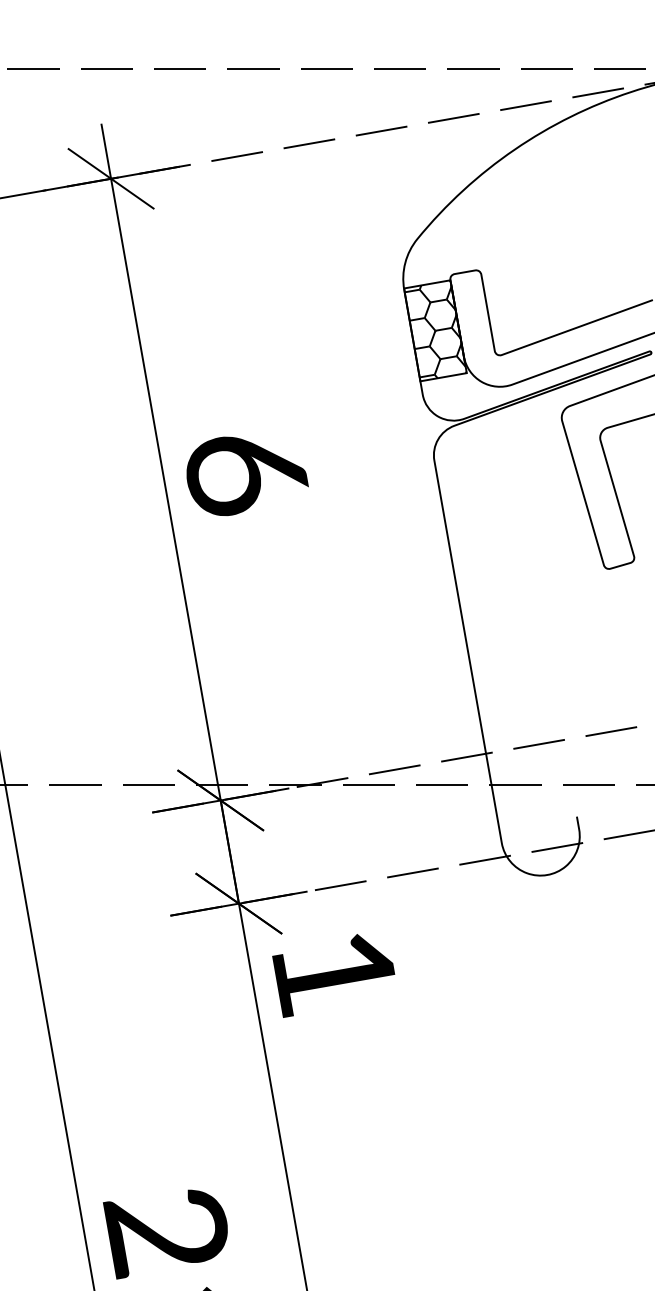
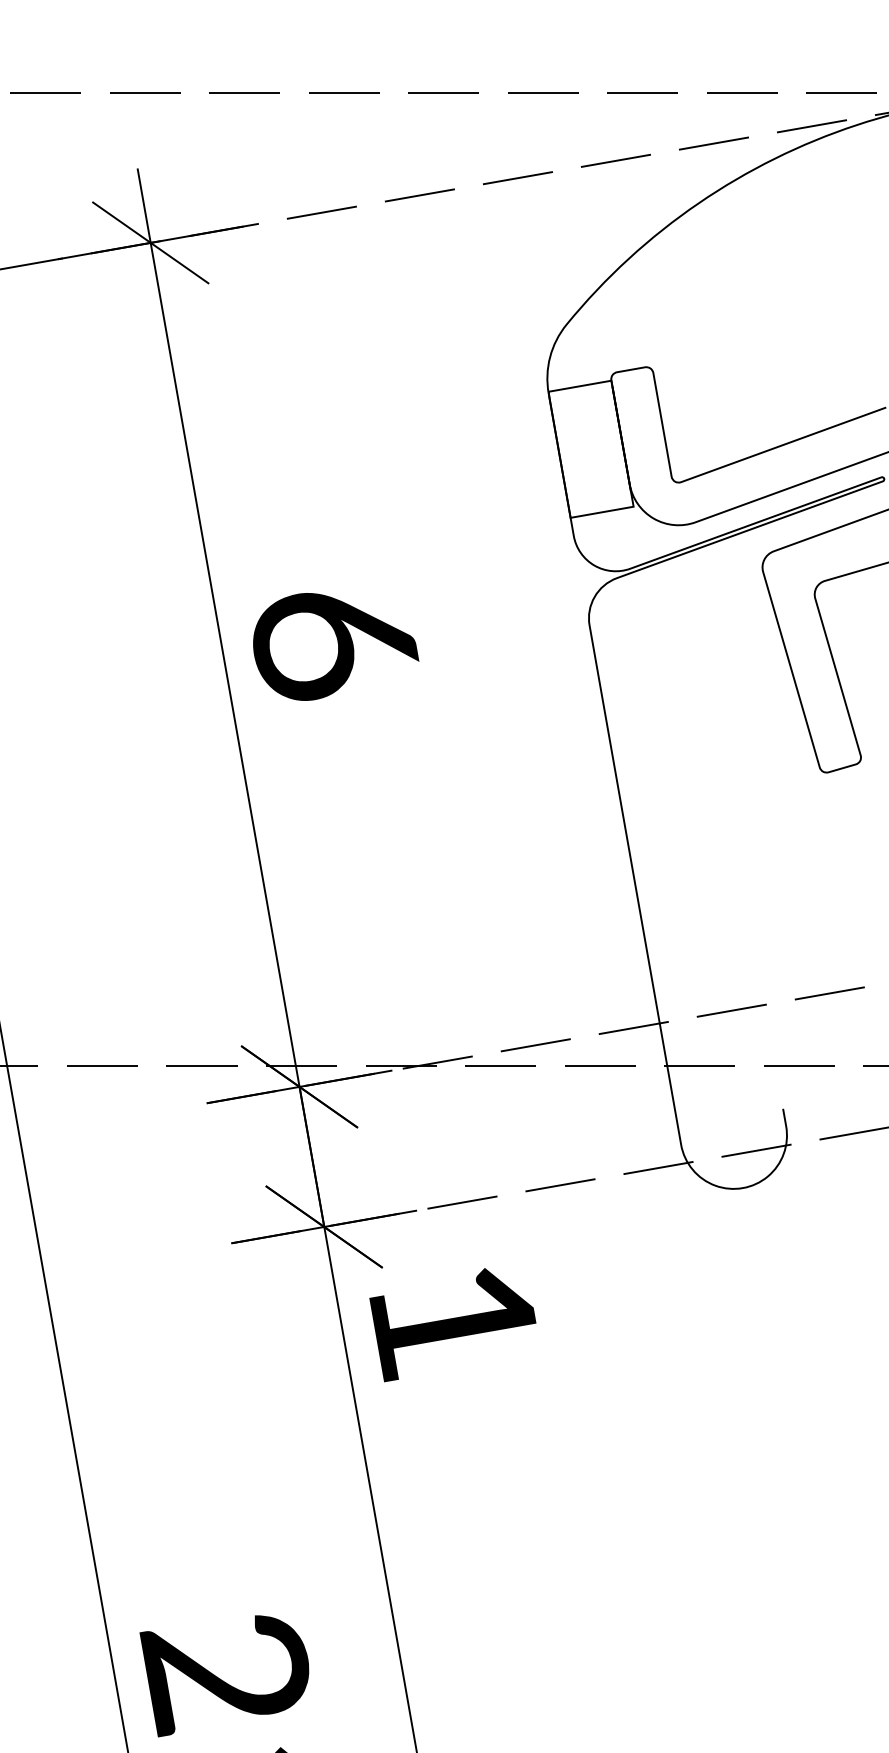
hatch: (435, 329) -> (591, 447), removed

